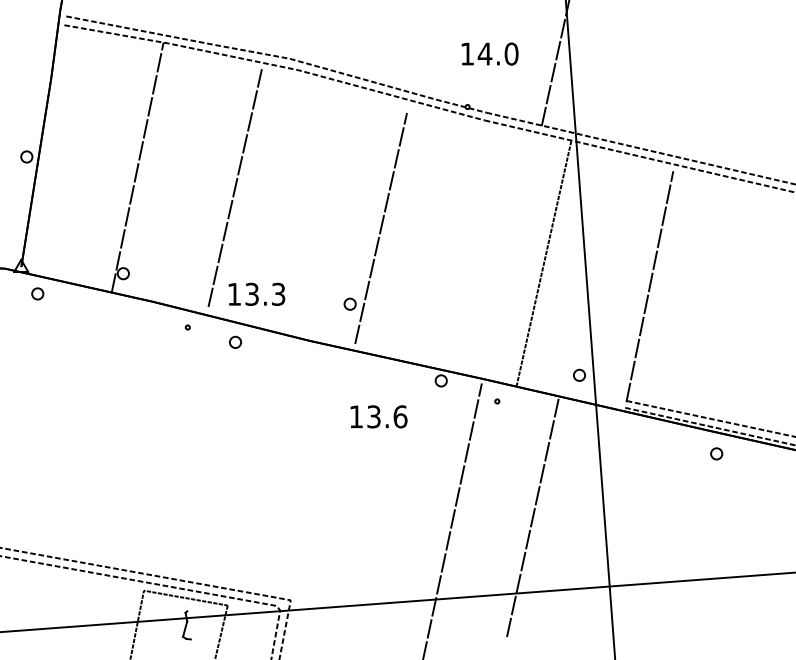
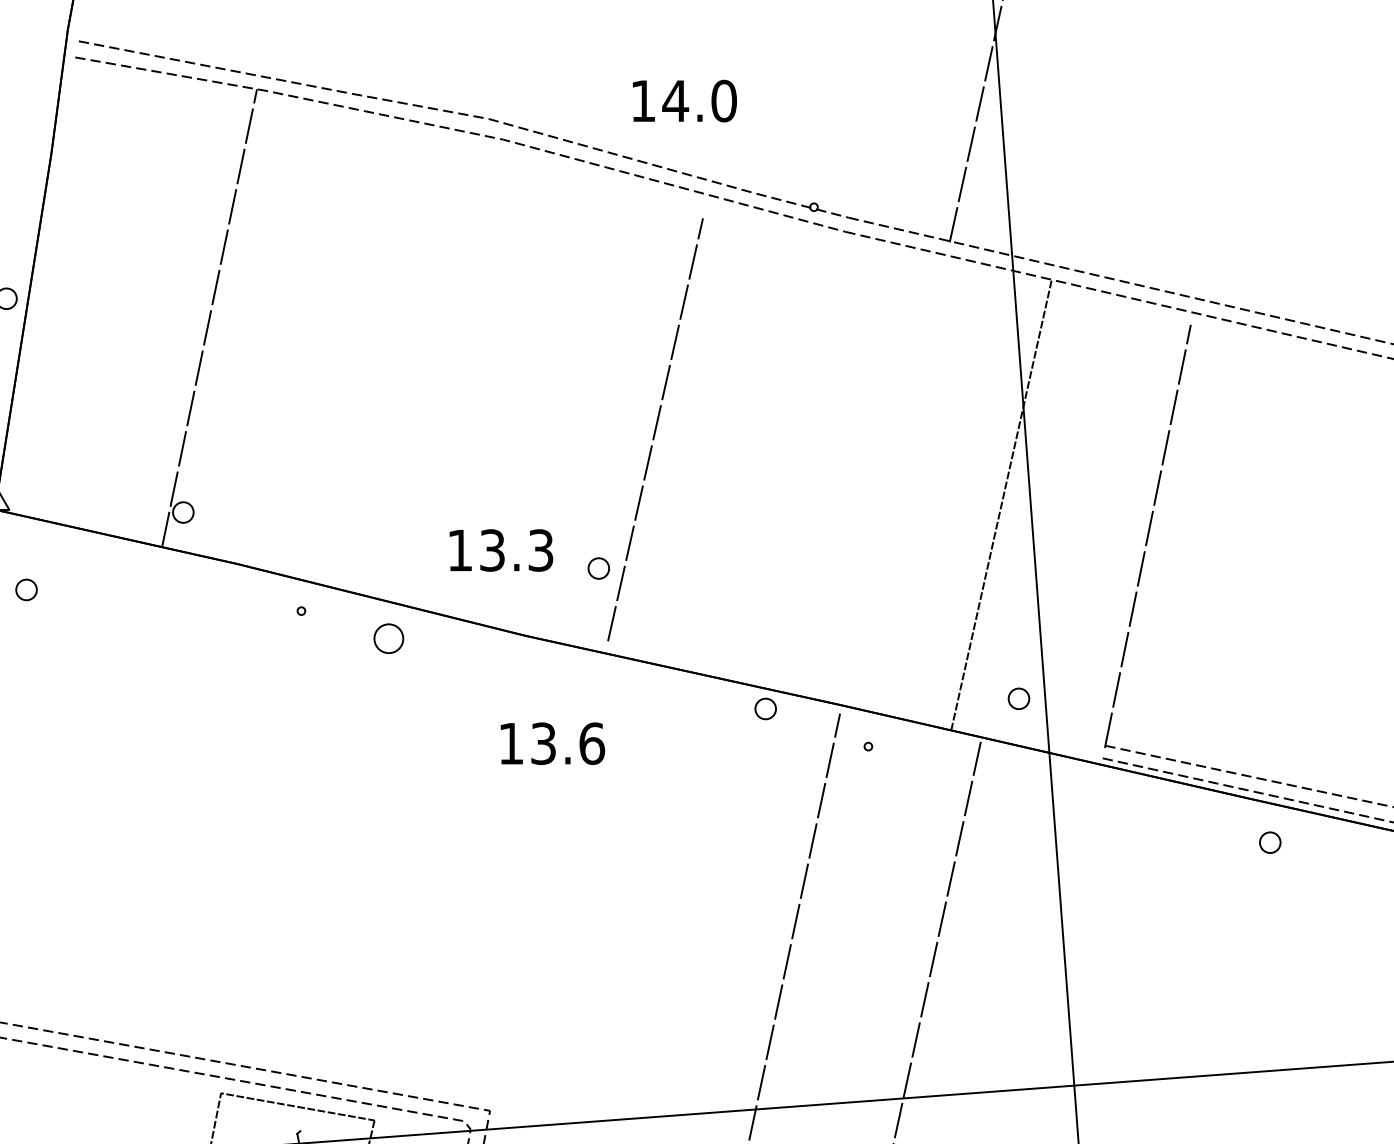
text: (489, 53) -> (683, 100), moved
line: (234, 187) -> (386, 354), removed
line: (543, 263) -> (1000, 504), moved
part: (37, 293) -> (26, 589), moved
text: (256, 293) -> (500, 548), moved
part: (235, 341) -> (388, 636), size x1.4
text: (378, 416) -> (551, 743), moved

